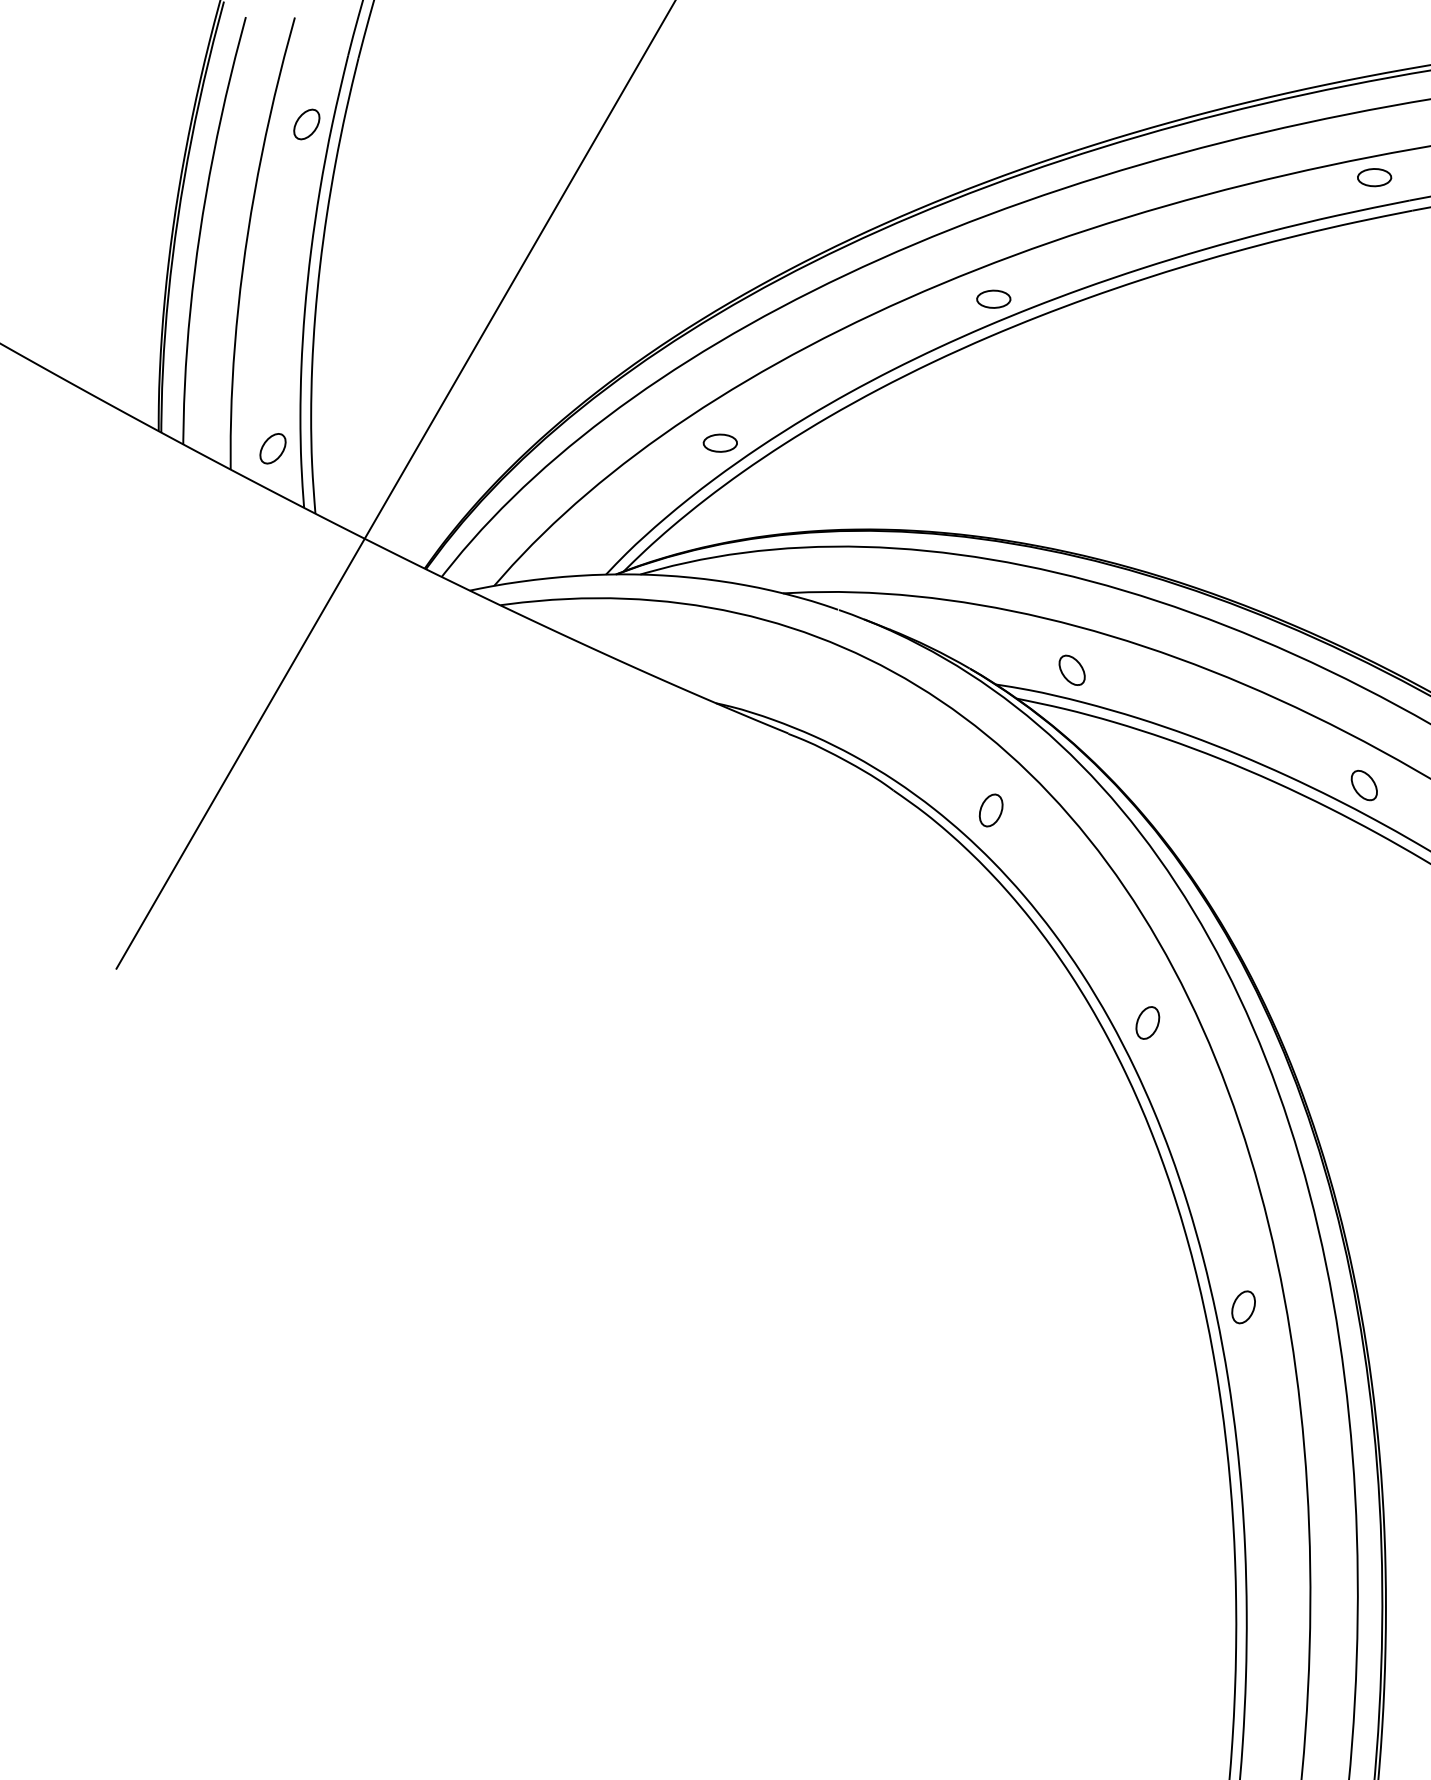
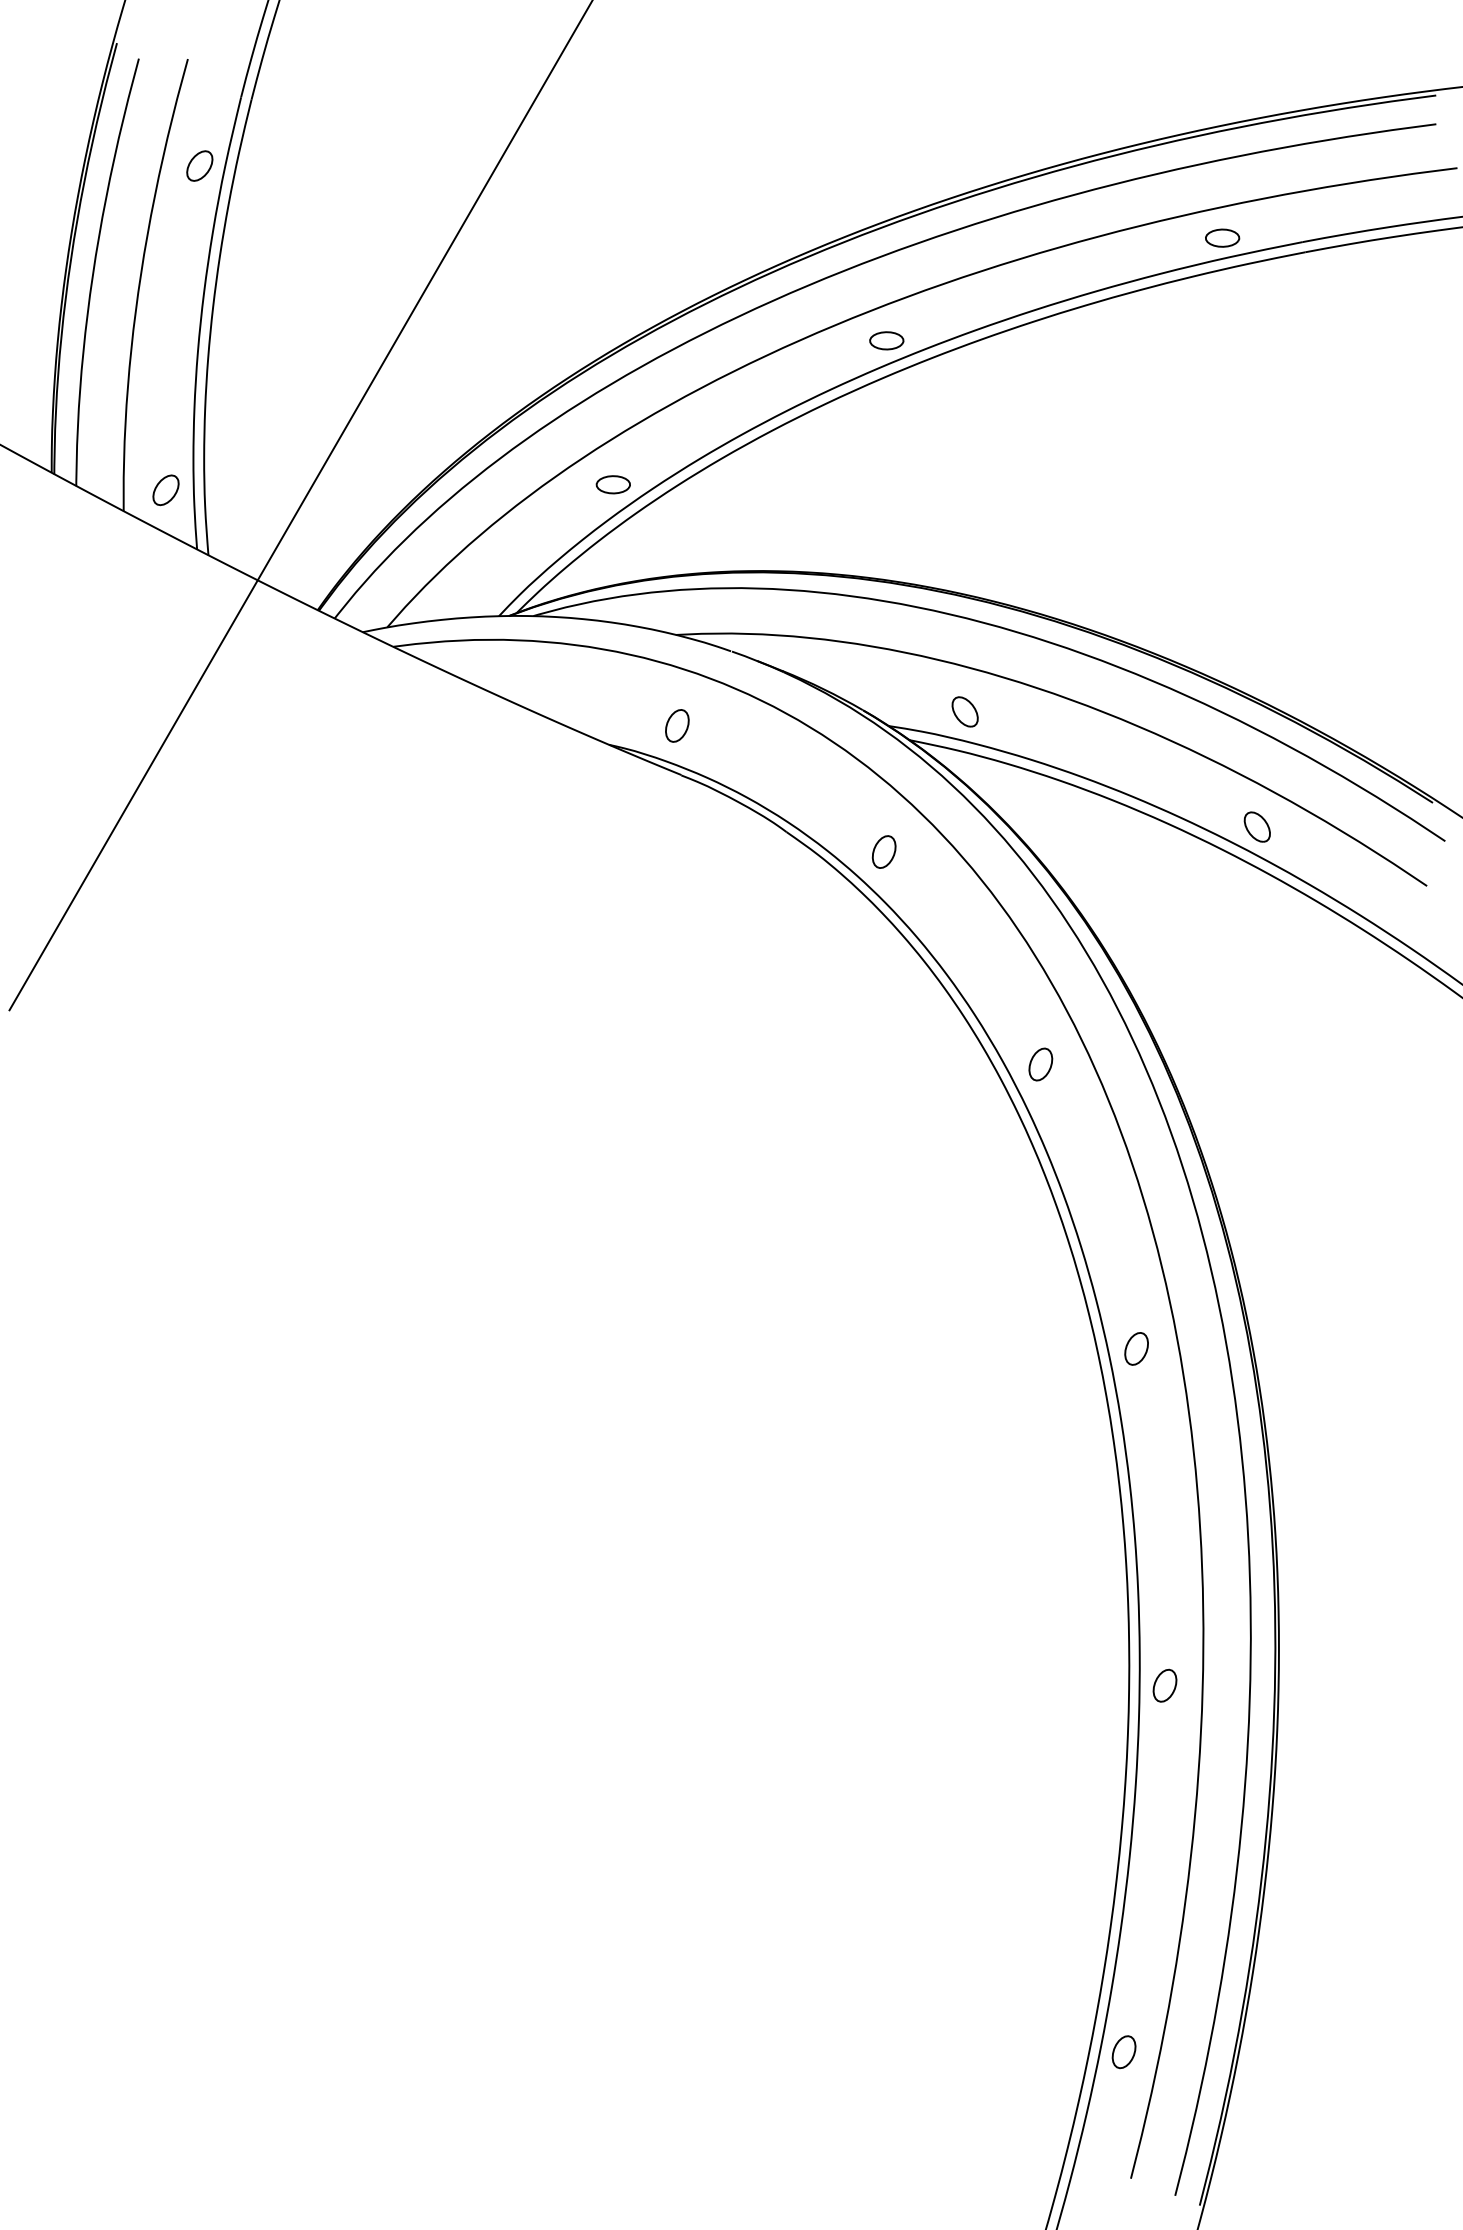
part: (1374, 176) -> (1222, 237), moved
part: (784, 683) -> (677, 725), added
part: (1271, 1643) -> (1164, 1685), added

